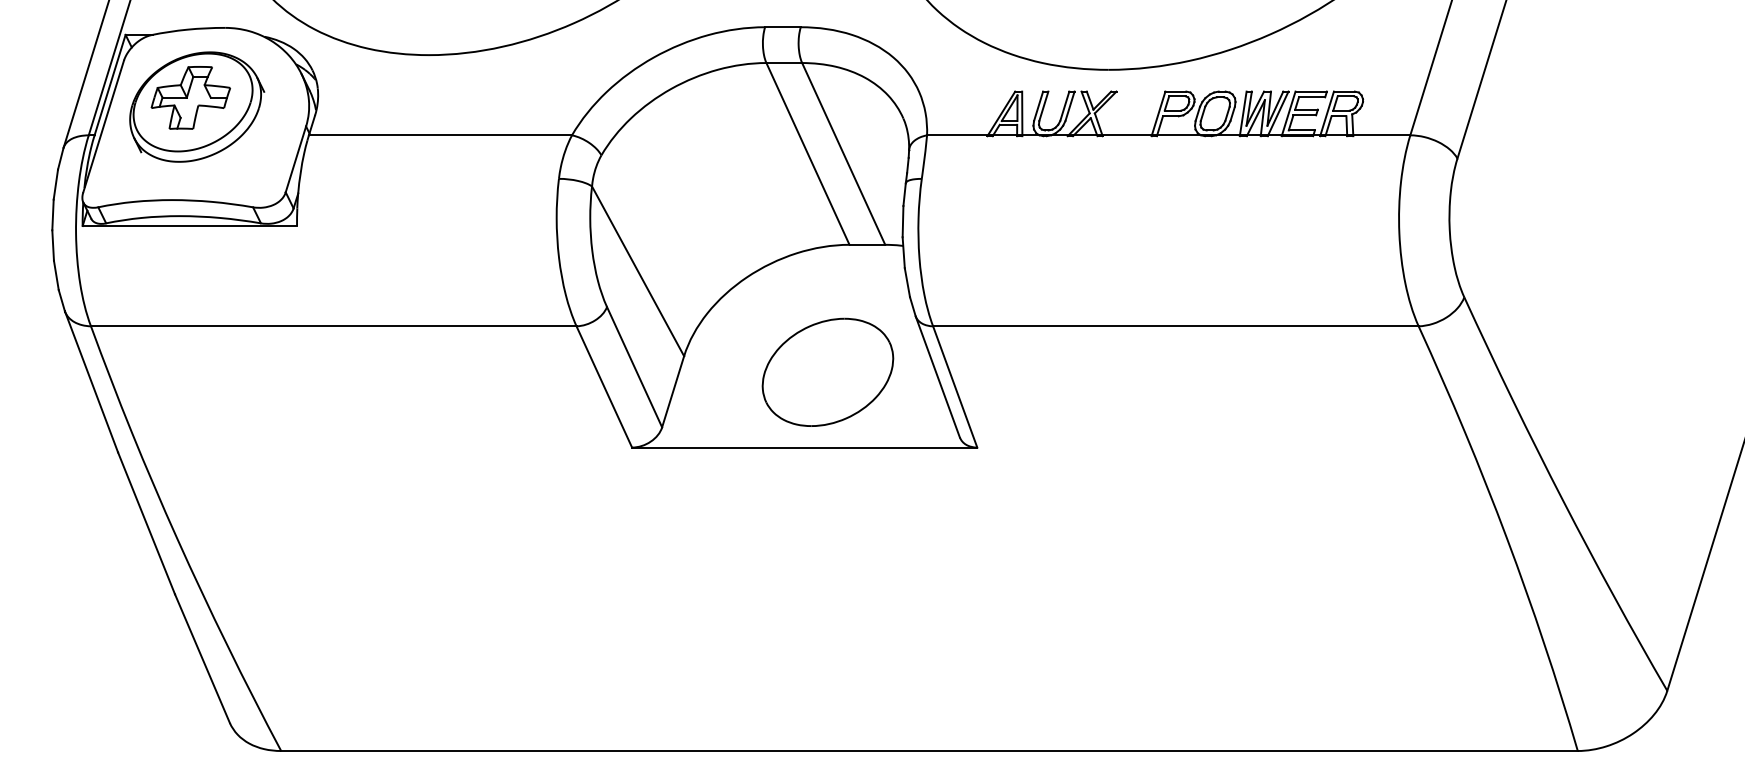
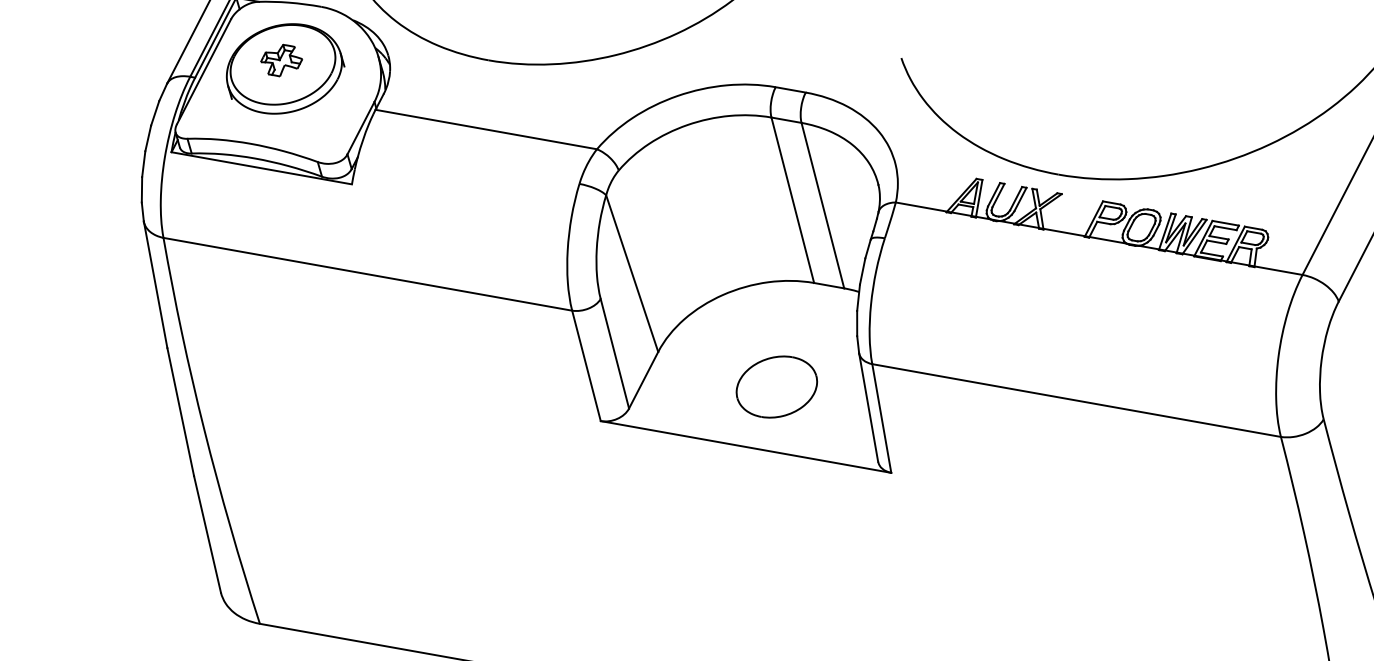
part: (190, 97) -> (281, 60), size x0.6
part: (827, 371) -> (776, 386), size x0.7

